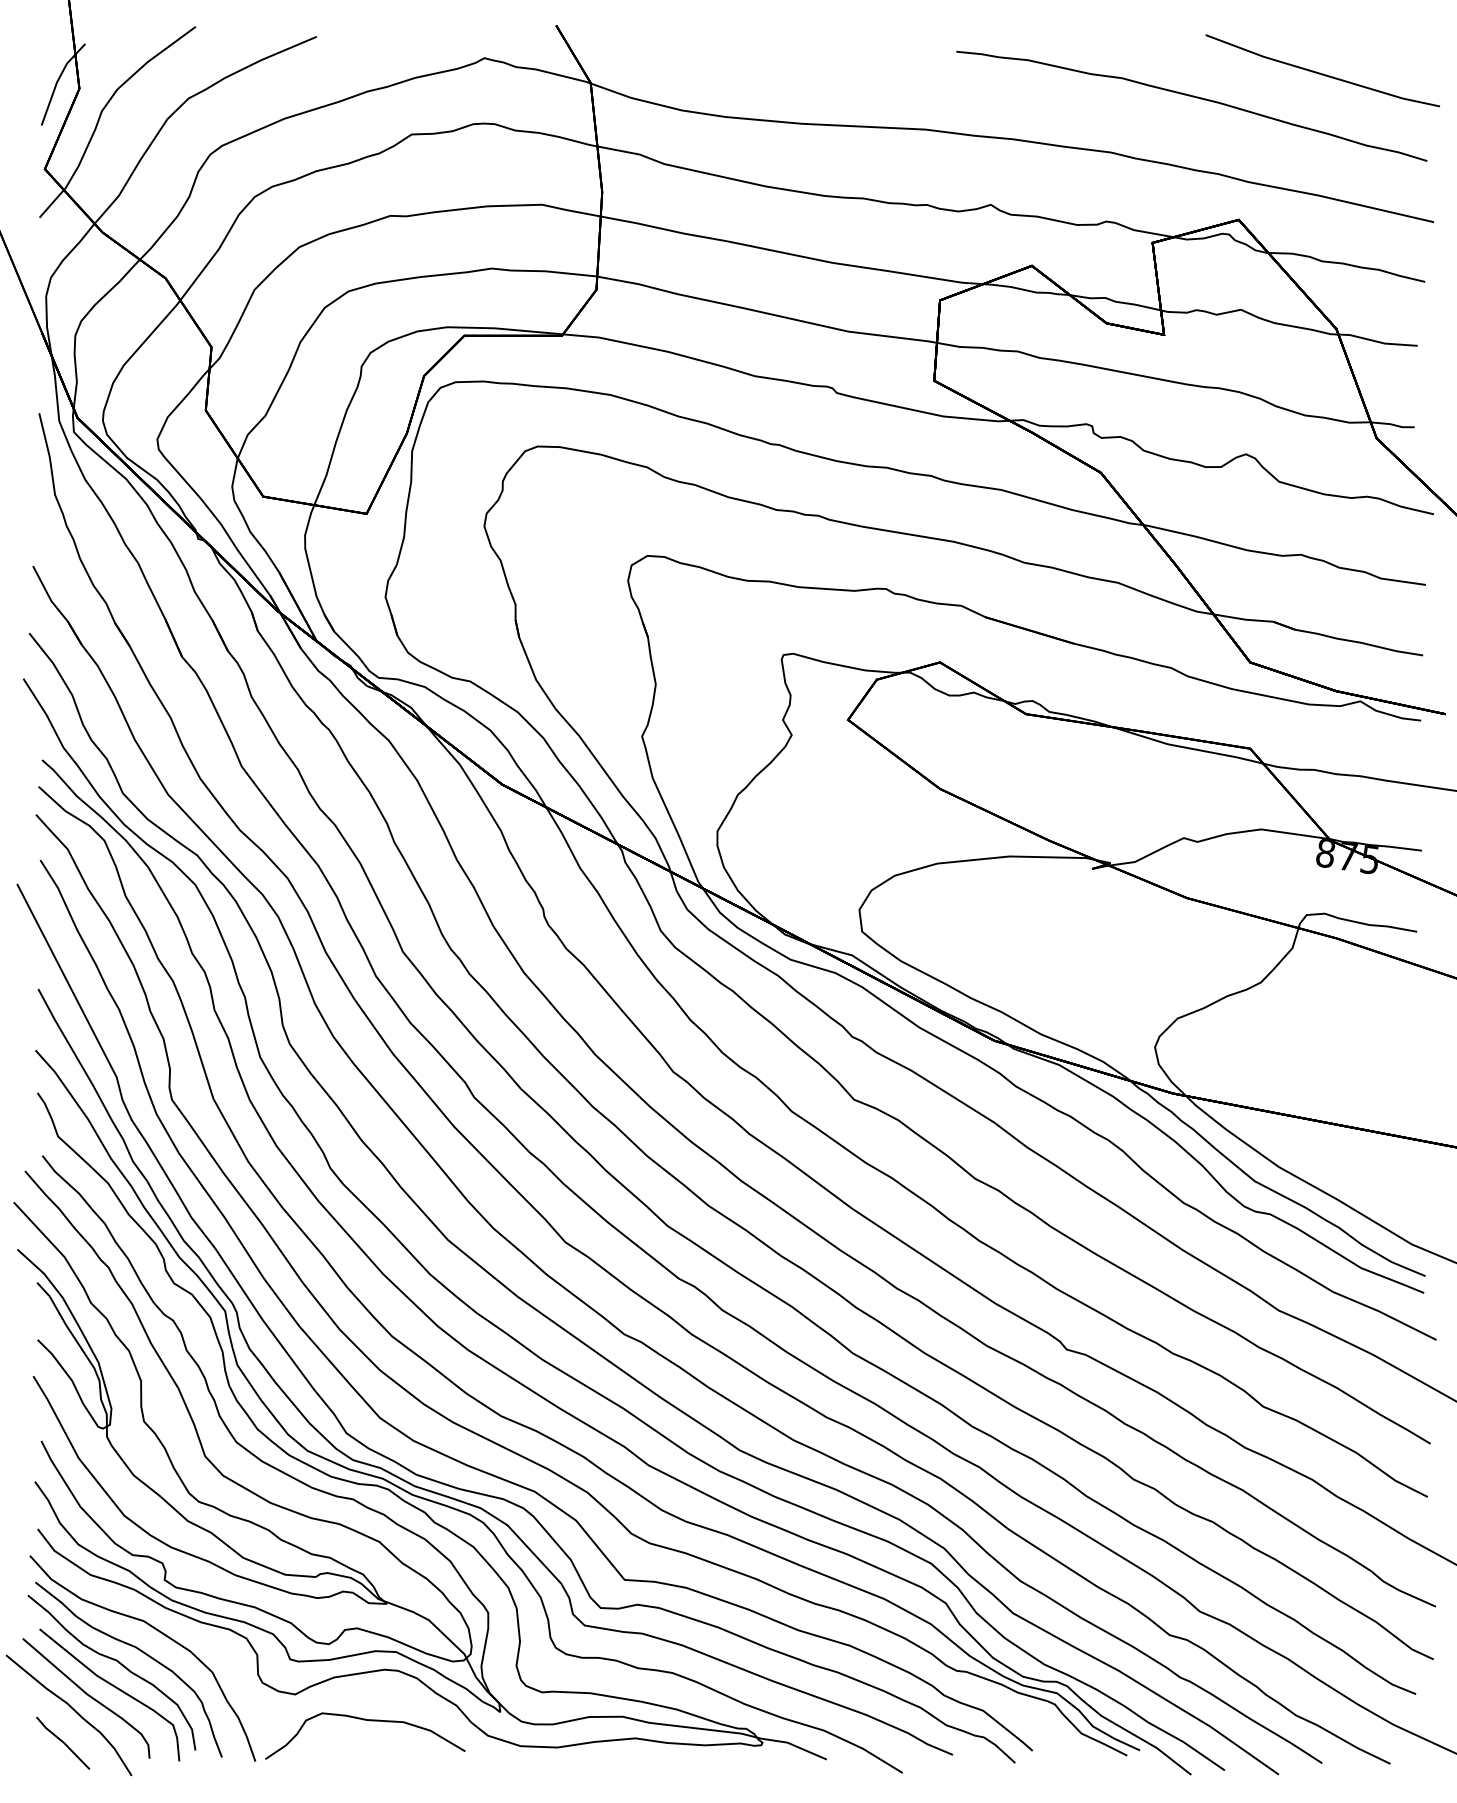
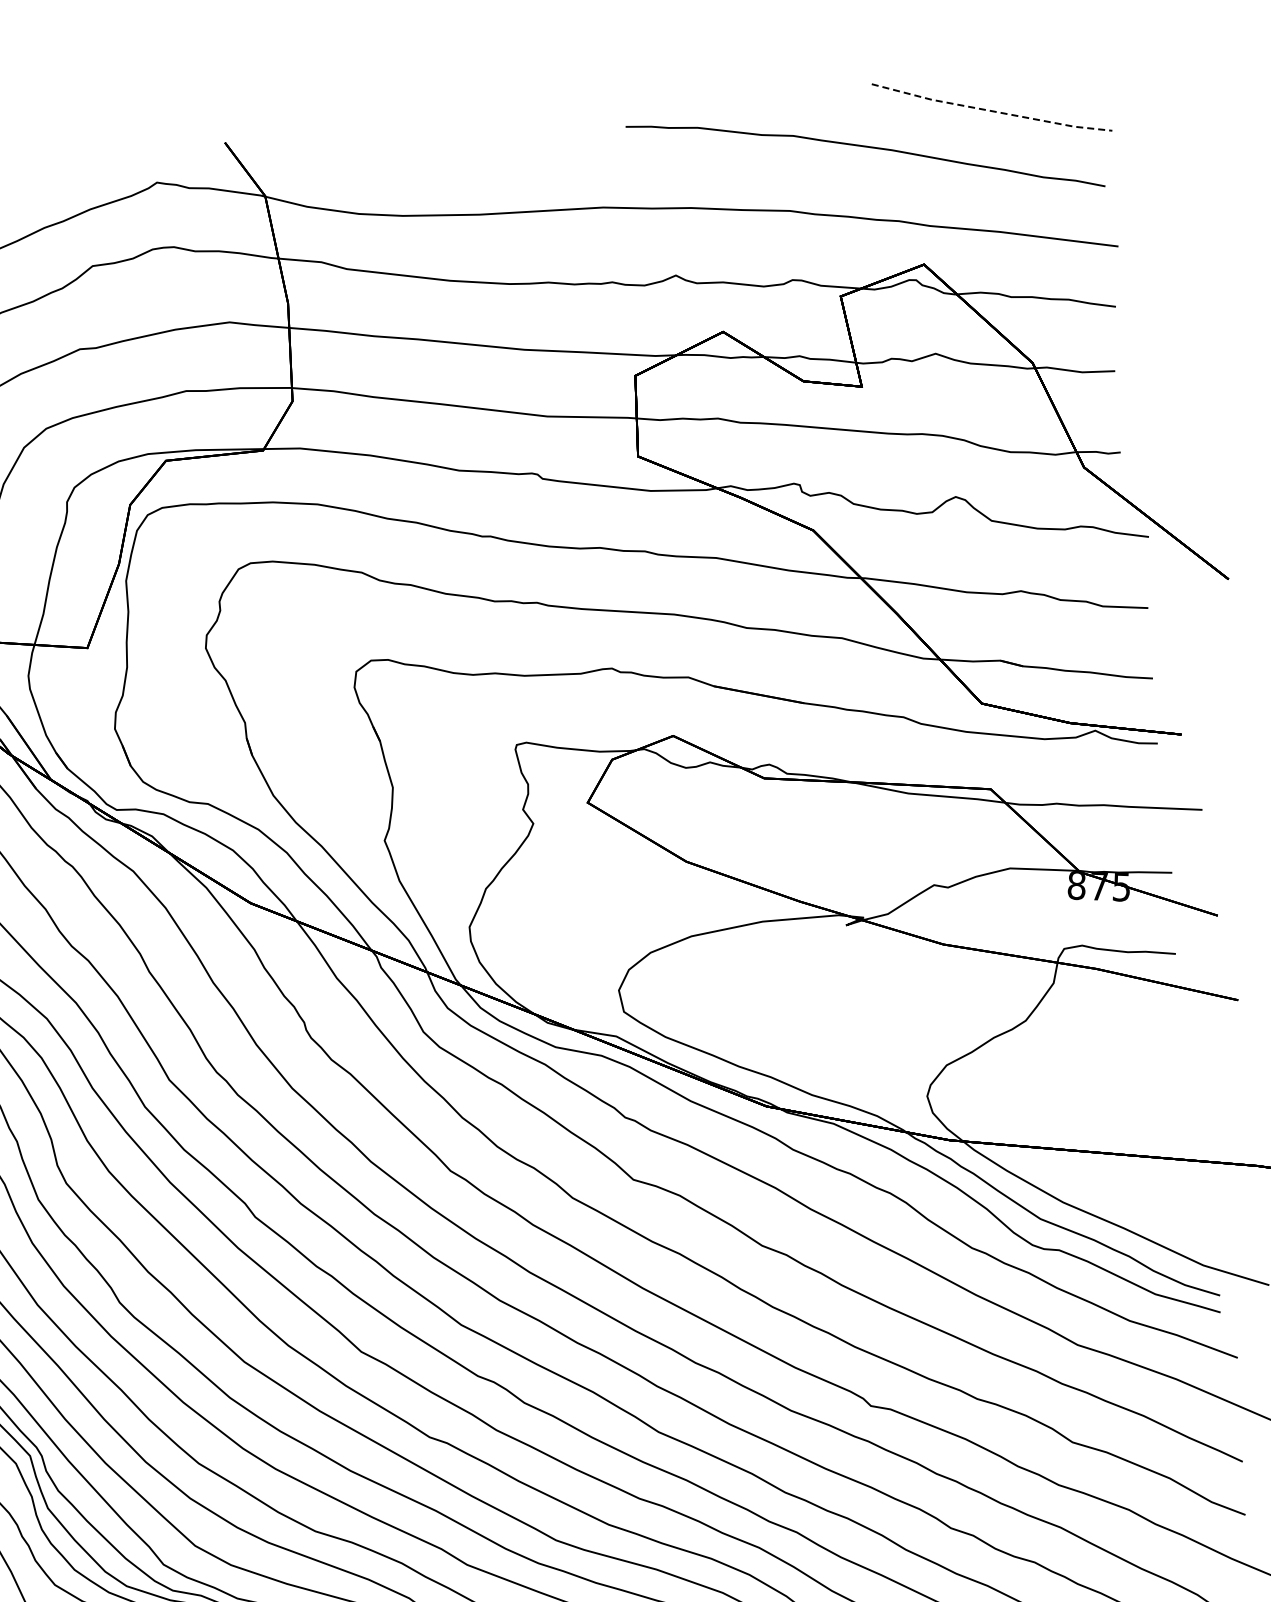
line: (1321, 74) -> (991, 111), solid -> dashed

